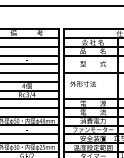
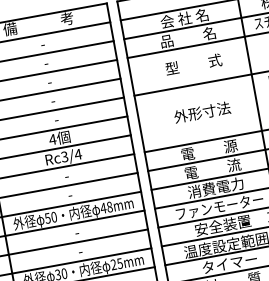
text: (82, 84) -> (201, 113), moved

